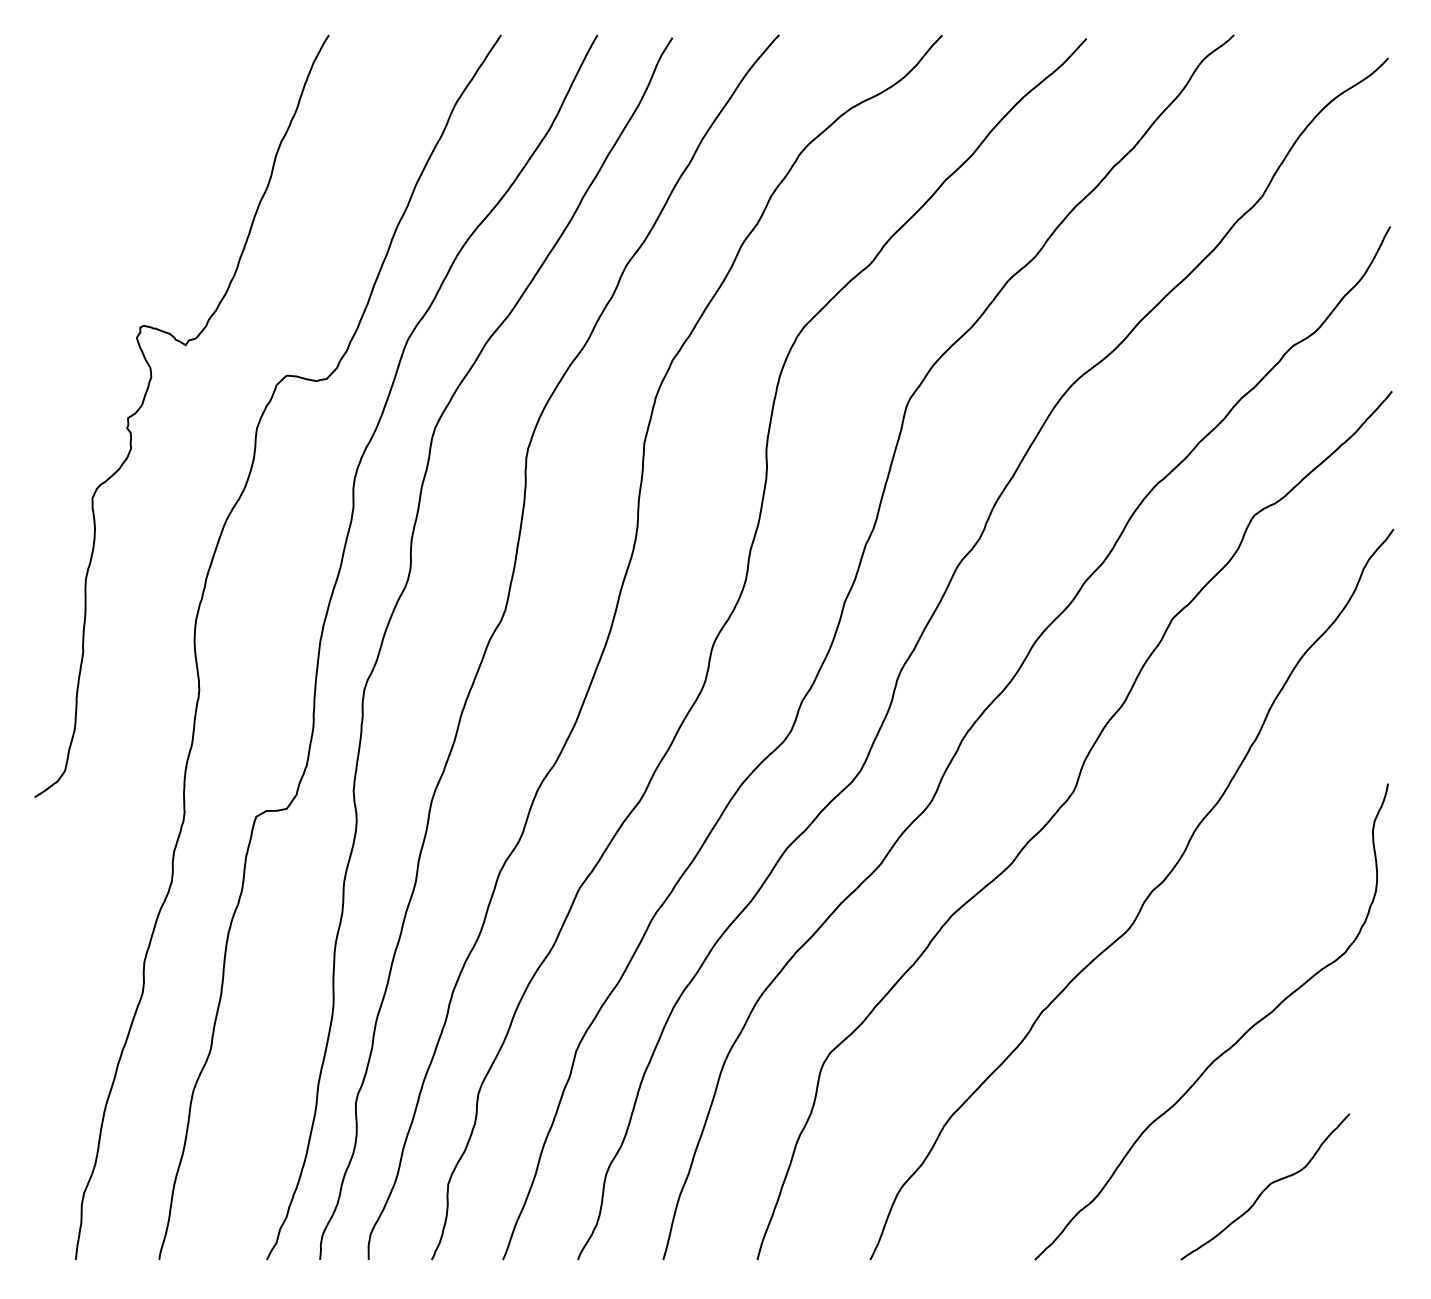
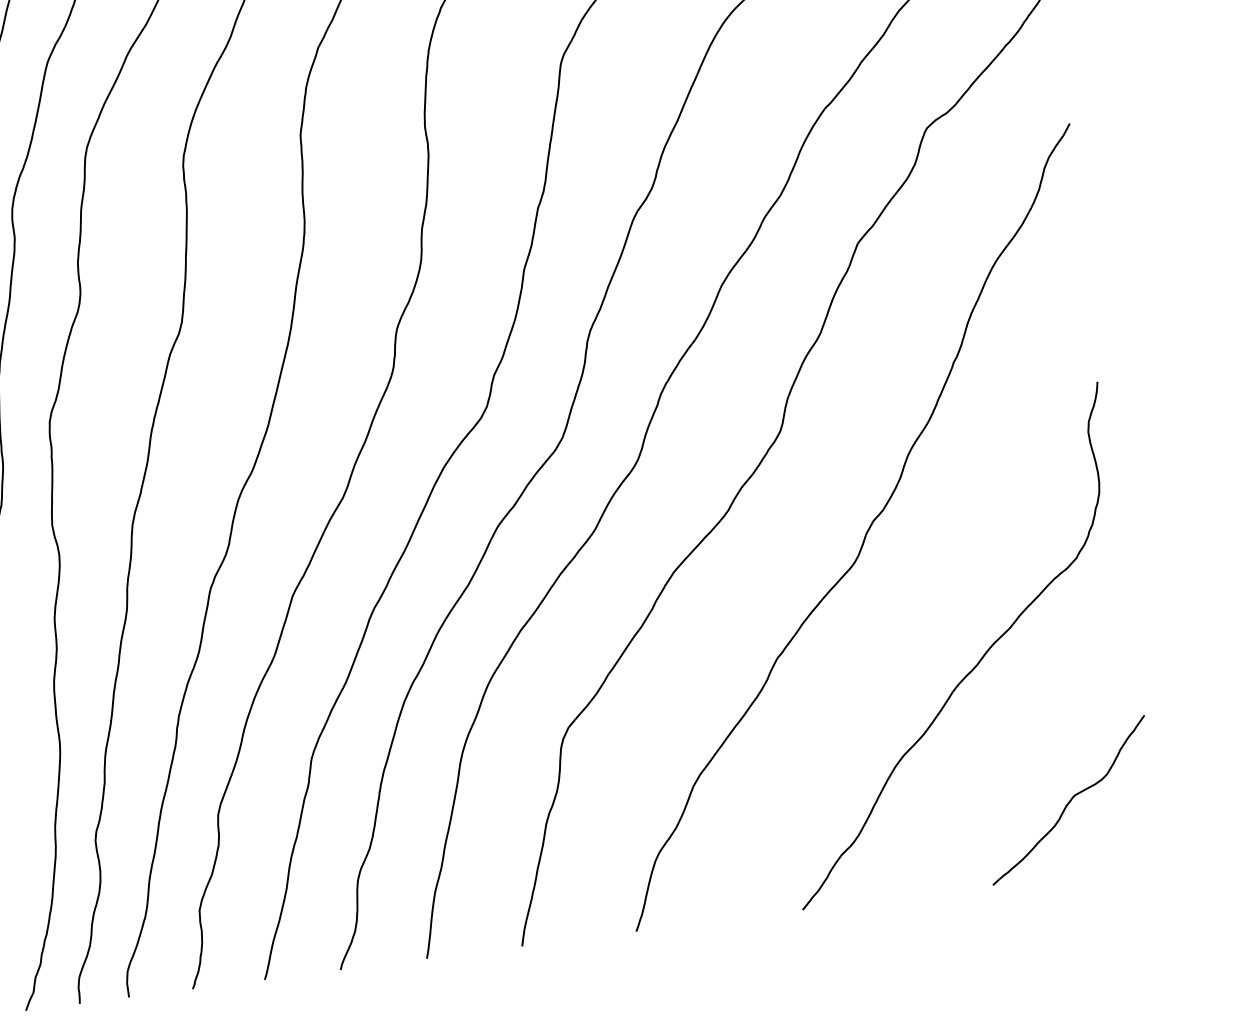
curve: (1266, 1186) -> (1069, 799), moved

